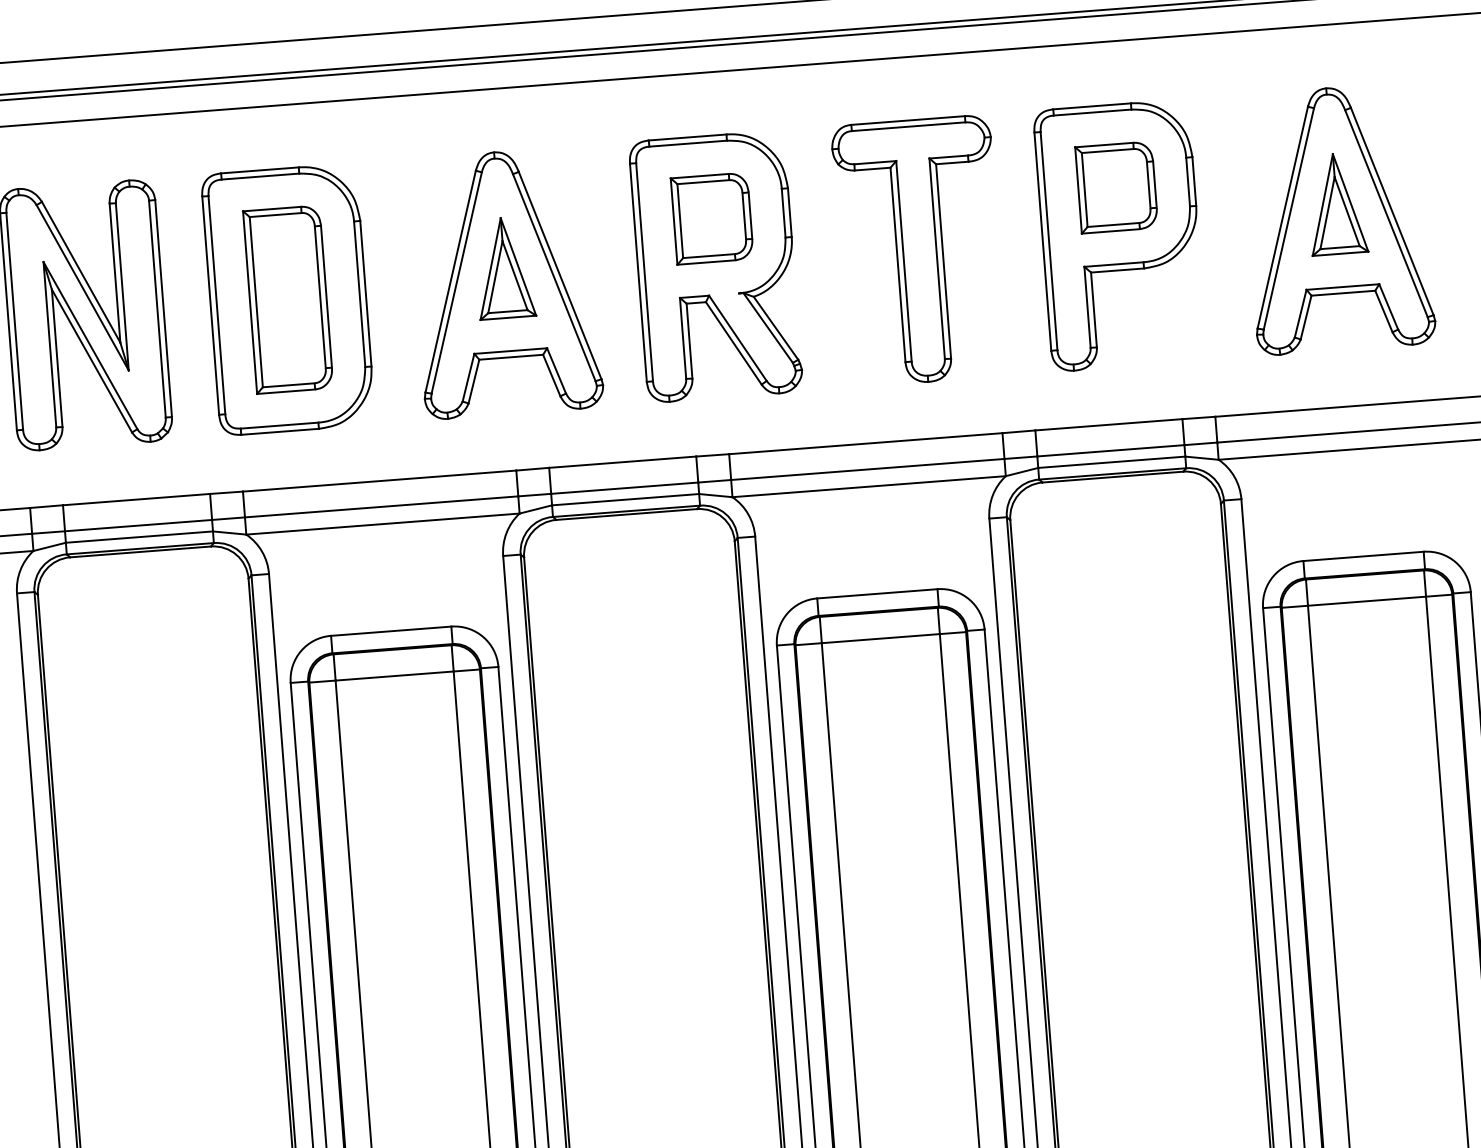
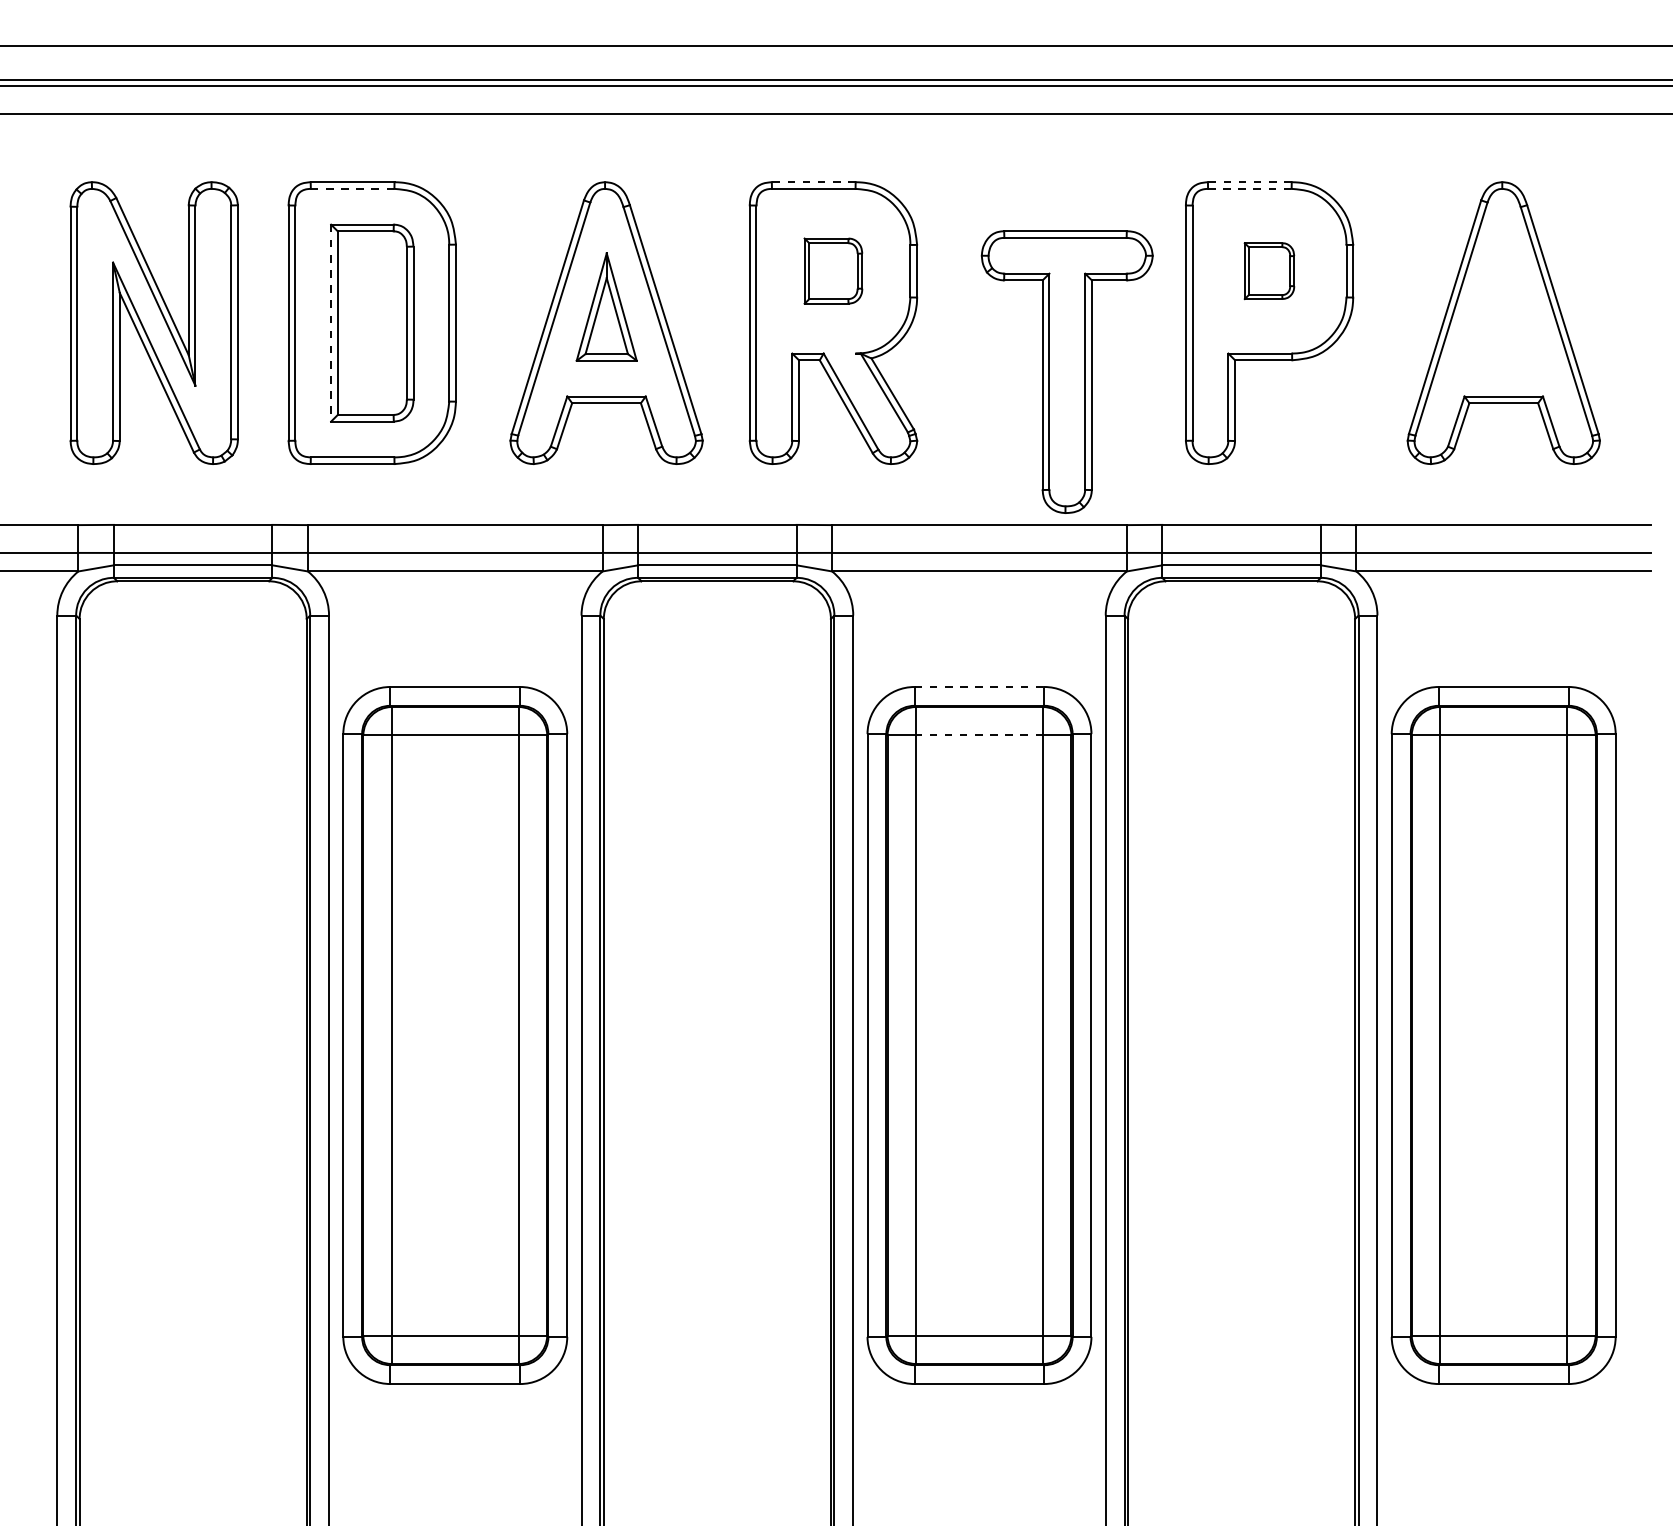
line: (1091, 106) -> (1249, 182), solid -> dashed
line: (1092, 112) -> (1249, 188), solid -> dashed
line: (687, 137) -> (813, 182), solid -> dashed
line: (260, 176) -> (352, 188), solid -> dashed
part: (1116, 186) -> (1269, 270), size x0.6
part: (1336, 203) -> (1503, 306), removed
part: (712, 217) -> (833, 270), size x0.7
part: (919, 250) -> (1066, 371), moved
line: (250, 302) -> (331, 323), solid -> dashed
line: (877, 593) -> (979, 686), solid -> dashed
line: (880, 638) -> (979, 735), solid -> dashed

